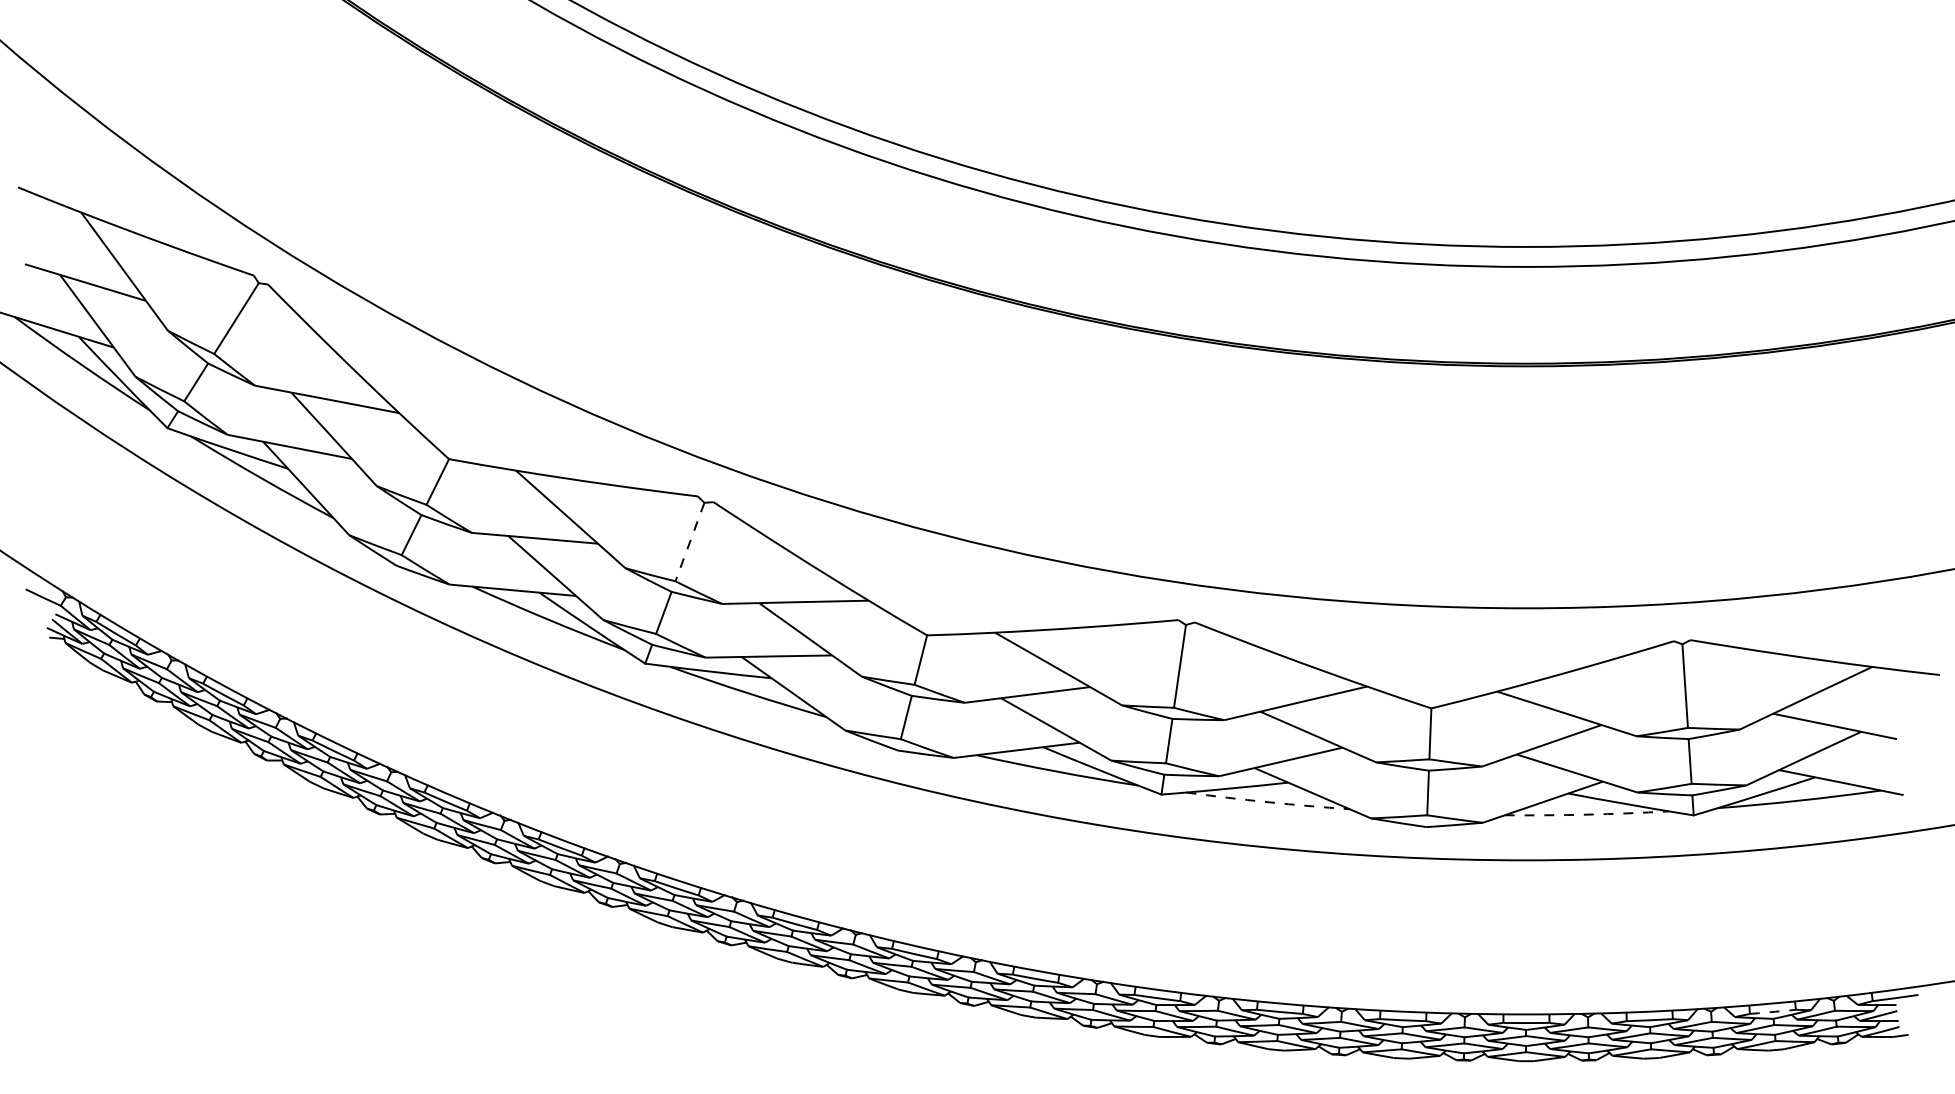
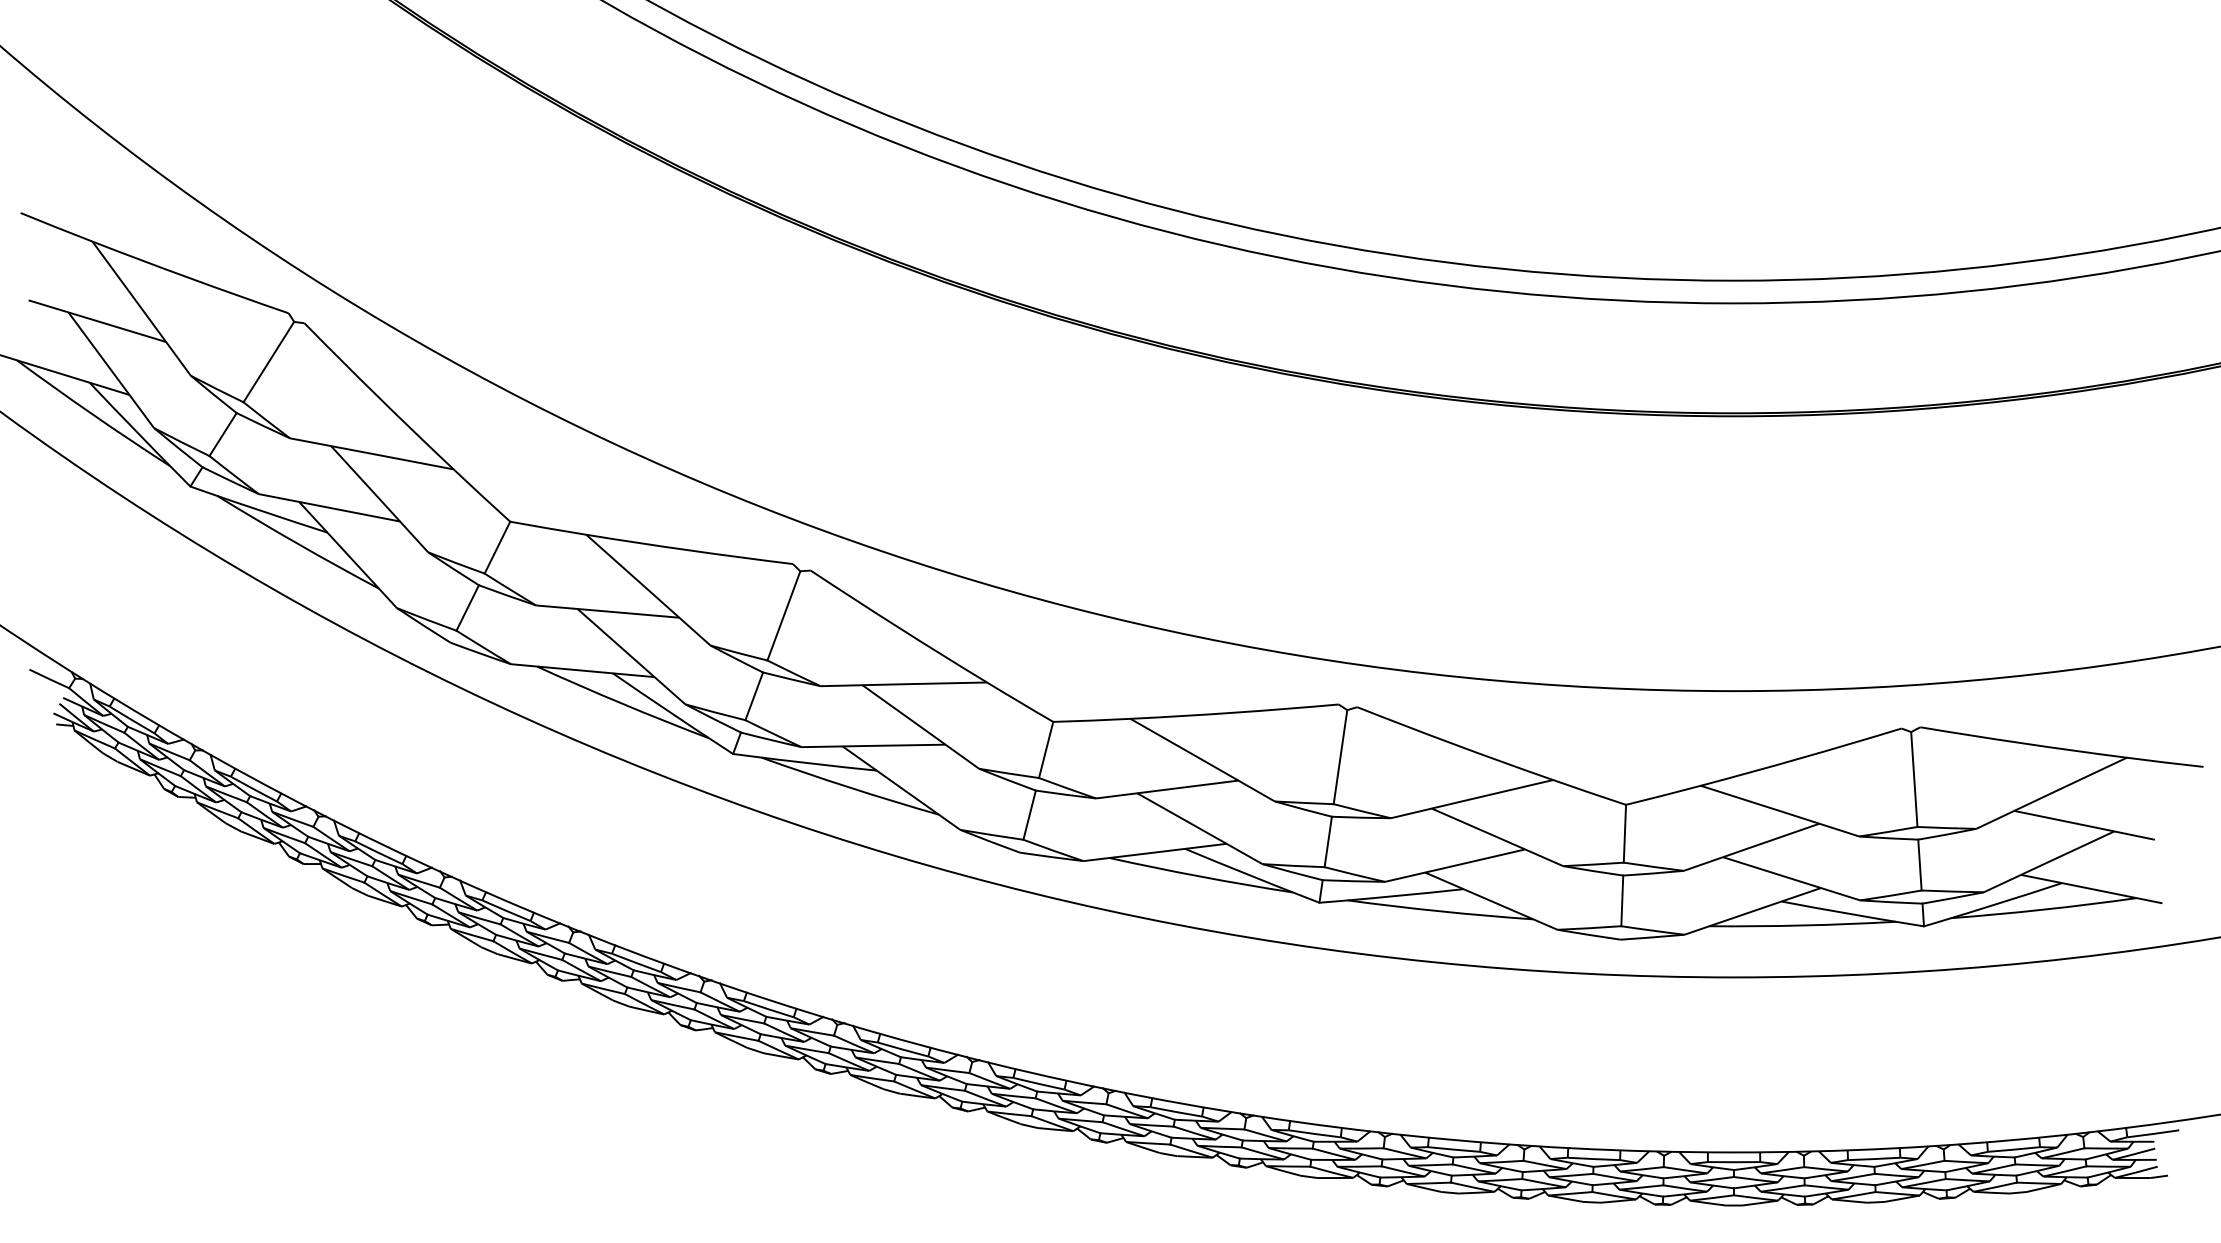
line: (689, 541) -> (783, 615), dashed -> solid
arc: (1268, 802) -> (1440, 911), dashed -> solid
arc: (1586, 814) -> (1802, 925), dashed -> solid
arc: (1773, 1011) -> (2014, 1149), dashed -> solid

